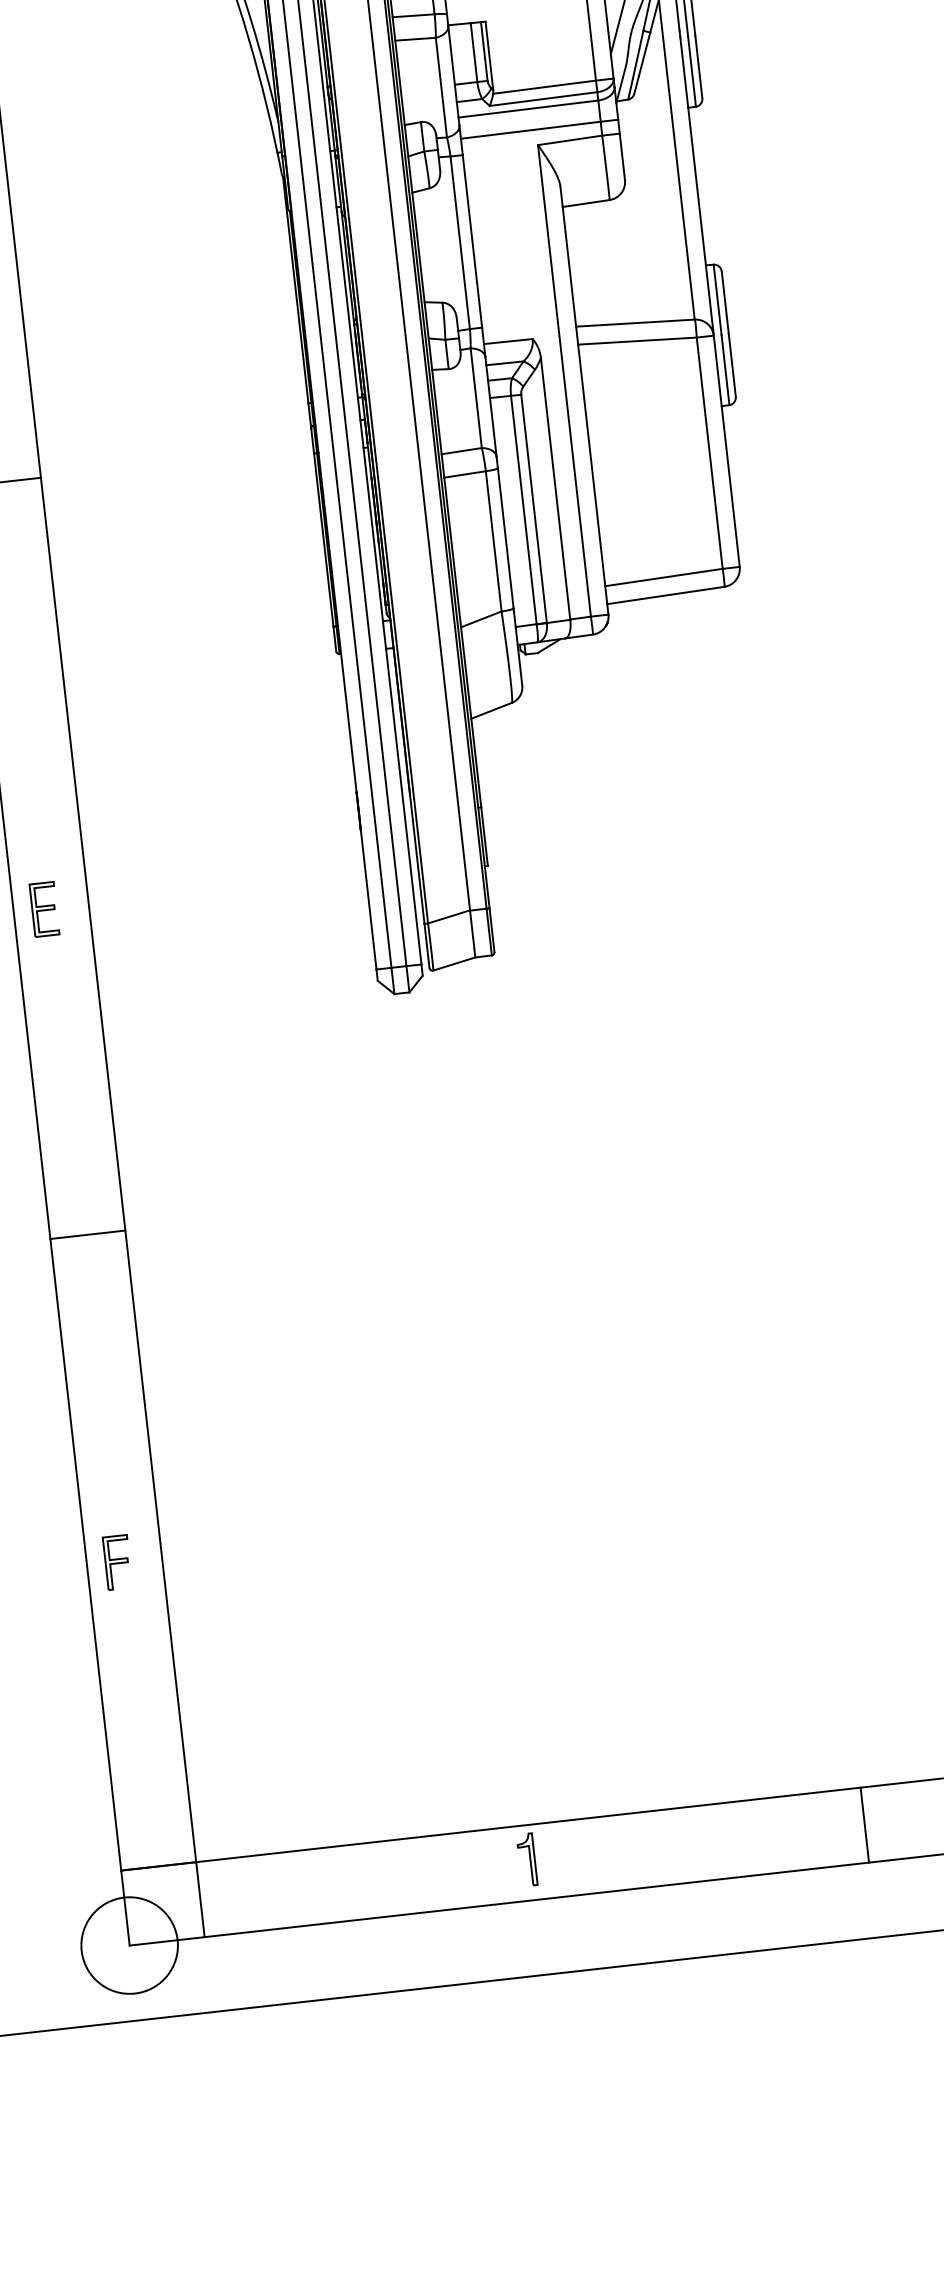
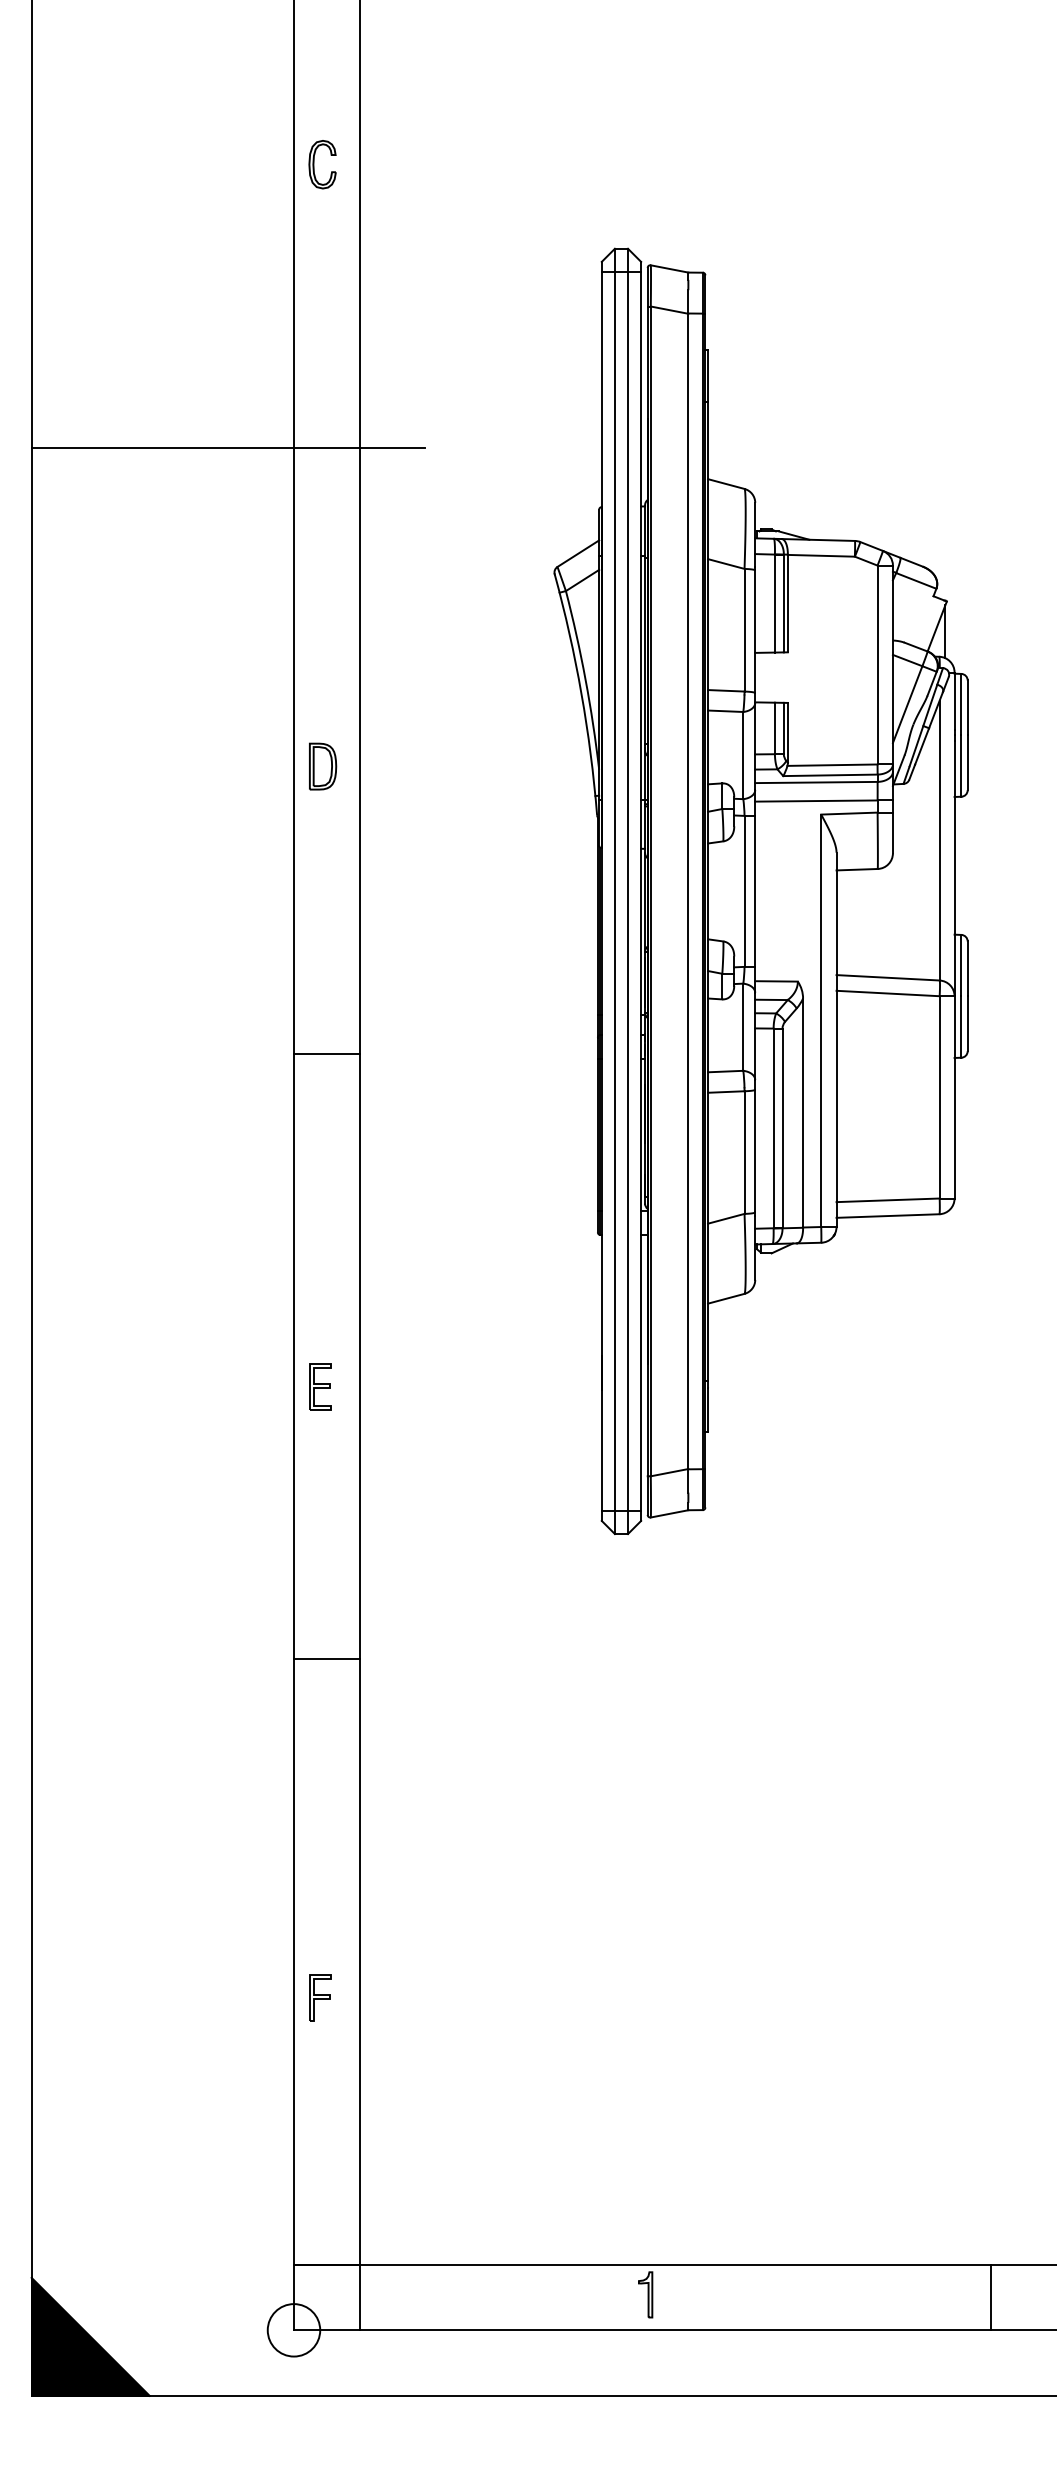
part: (44, 908) -> (320, 1386), moved
line: (87, 1235) -> (326, 1659), moved
line: (864, 1825) -> (990, 2297), moved
circle: (129, 1945) -> (293, 2330), size x0.62

